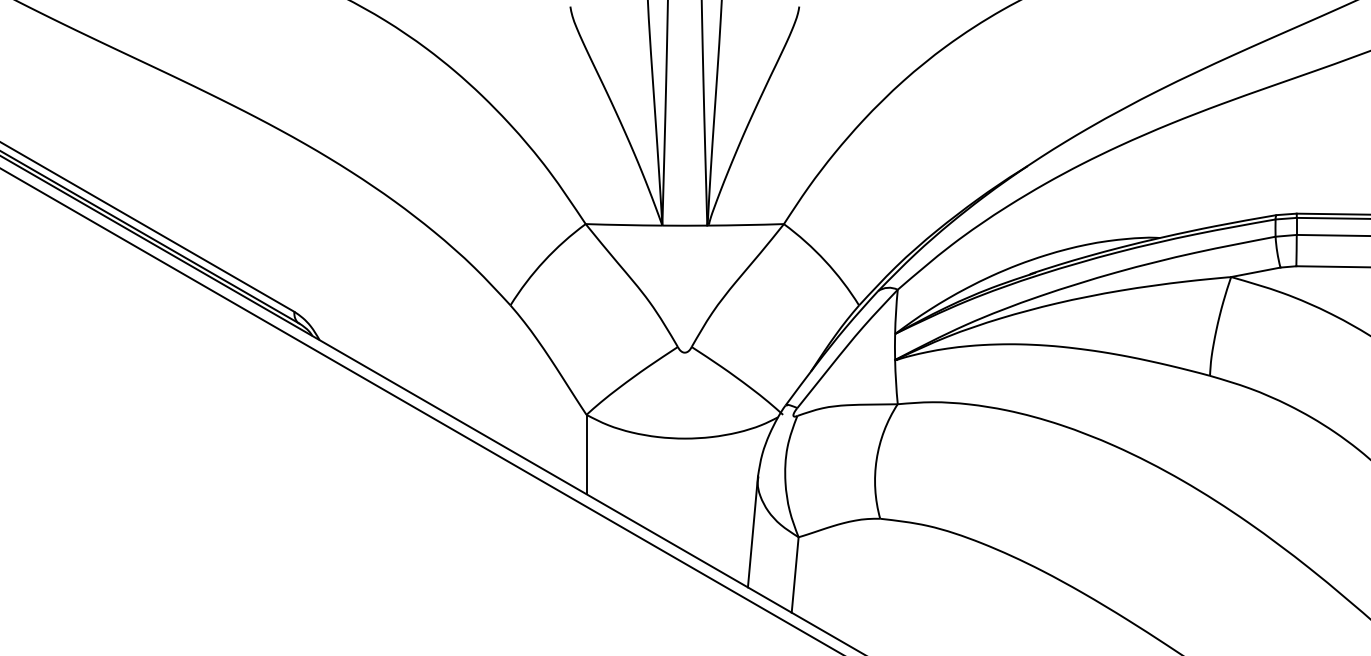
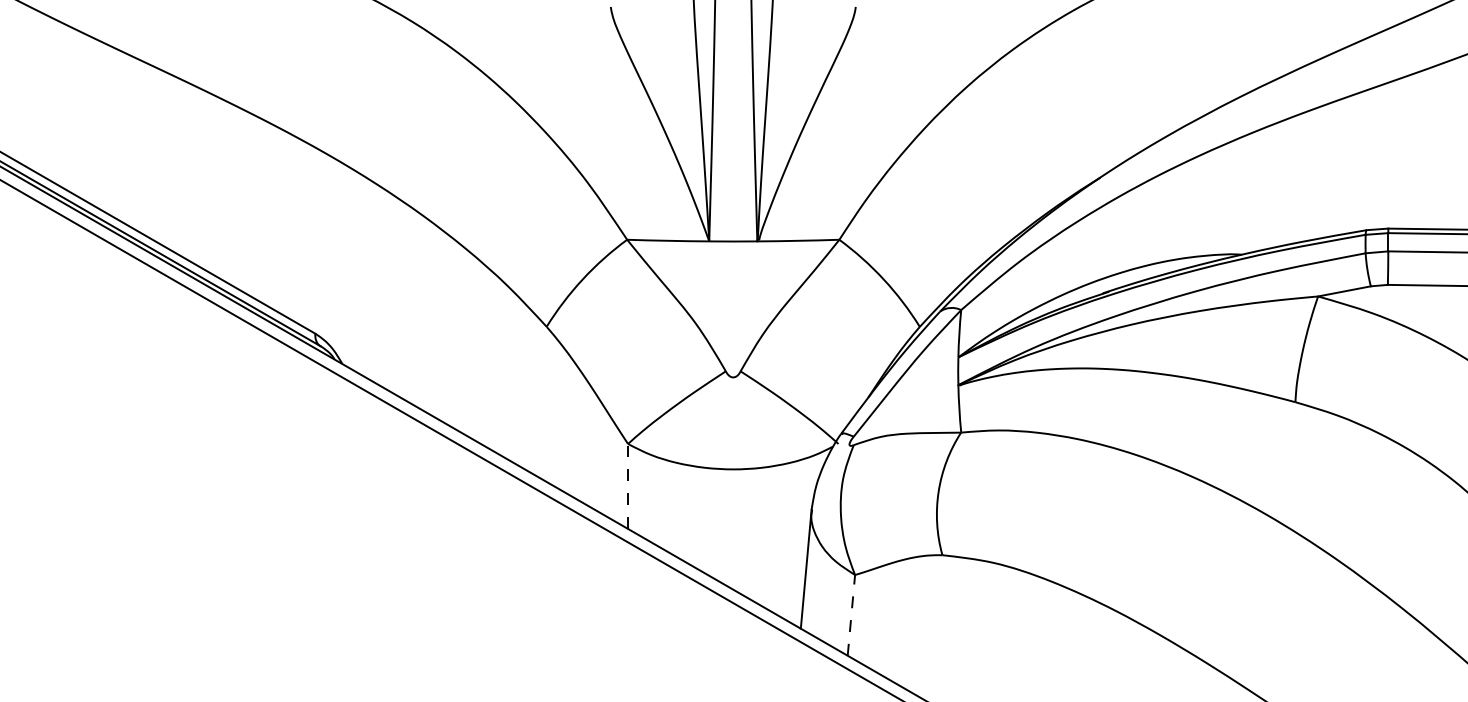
line: (586, 454) -> (628, 486), solid -> dashed
line: (795, 575) -> (851, 615), solid -> dashed

